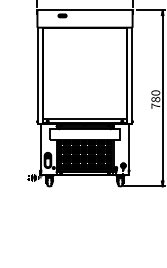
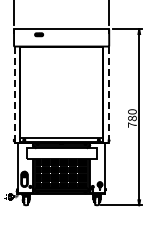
line: (38, 76) -> (15, 95), solid -> dashed
line: (132, 76) -> (109, 95), solid -> dashed

